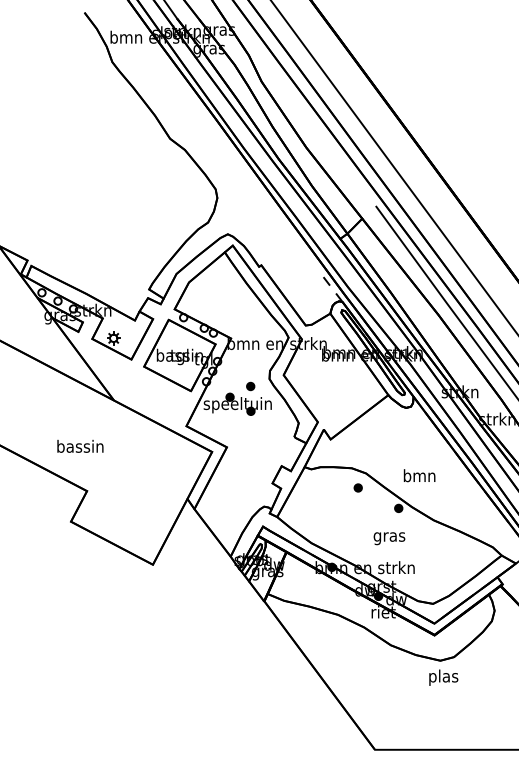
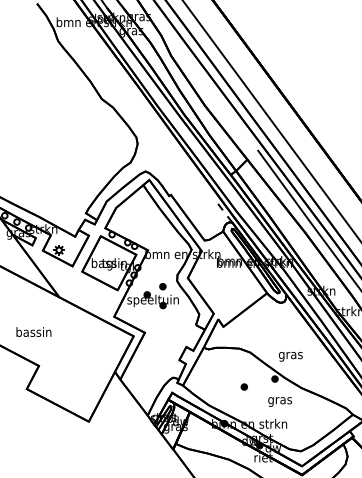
text: (419, 477) -> (290, 355), bmn -> gras
part: (357, 487) -> (243, 386), moved
text: (389, 538) -> (280, 401), moved

